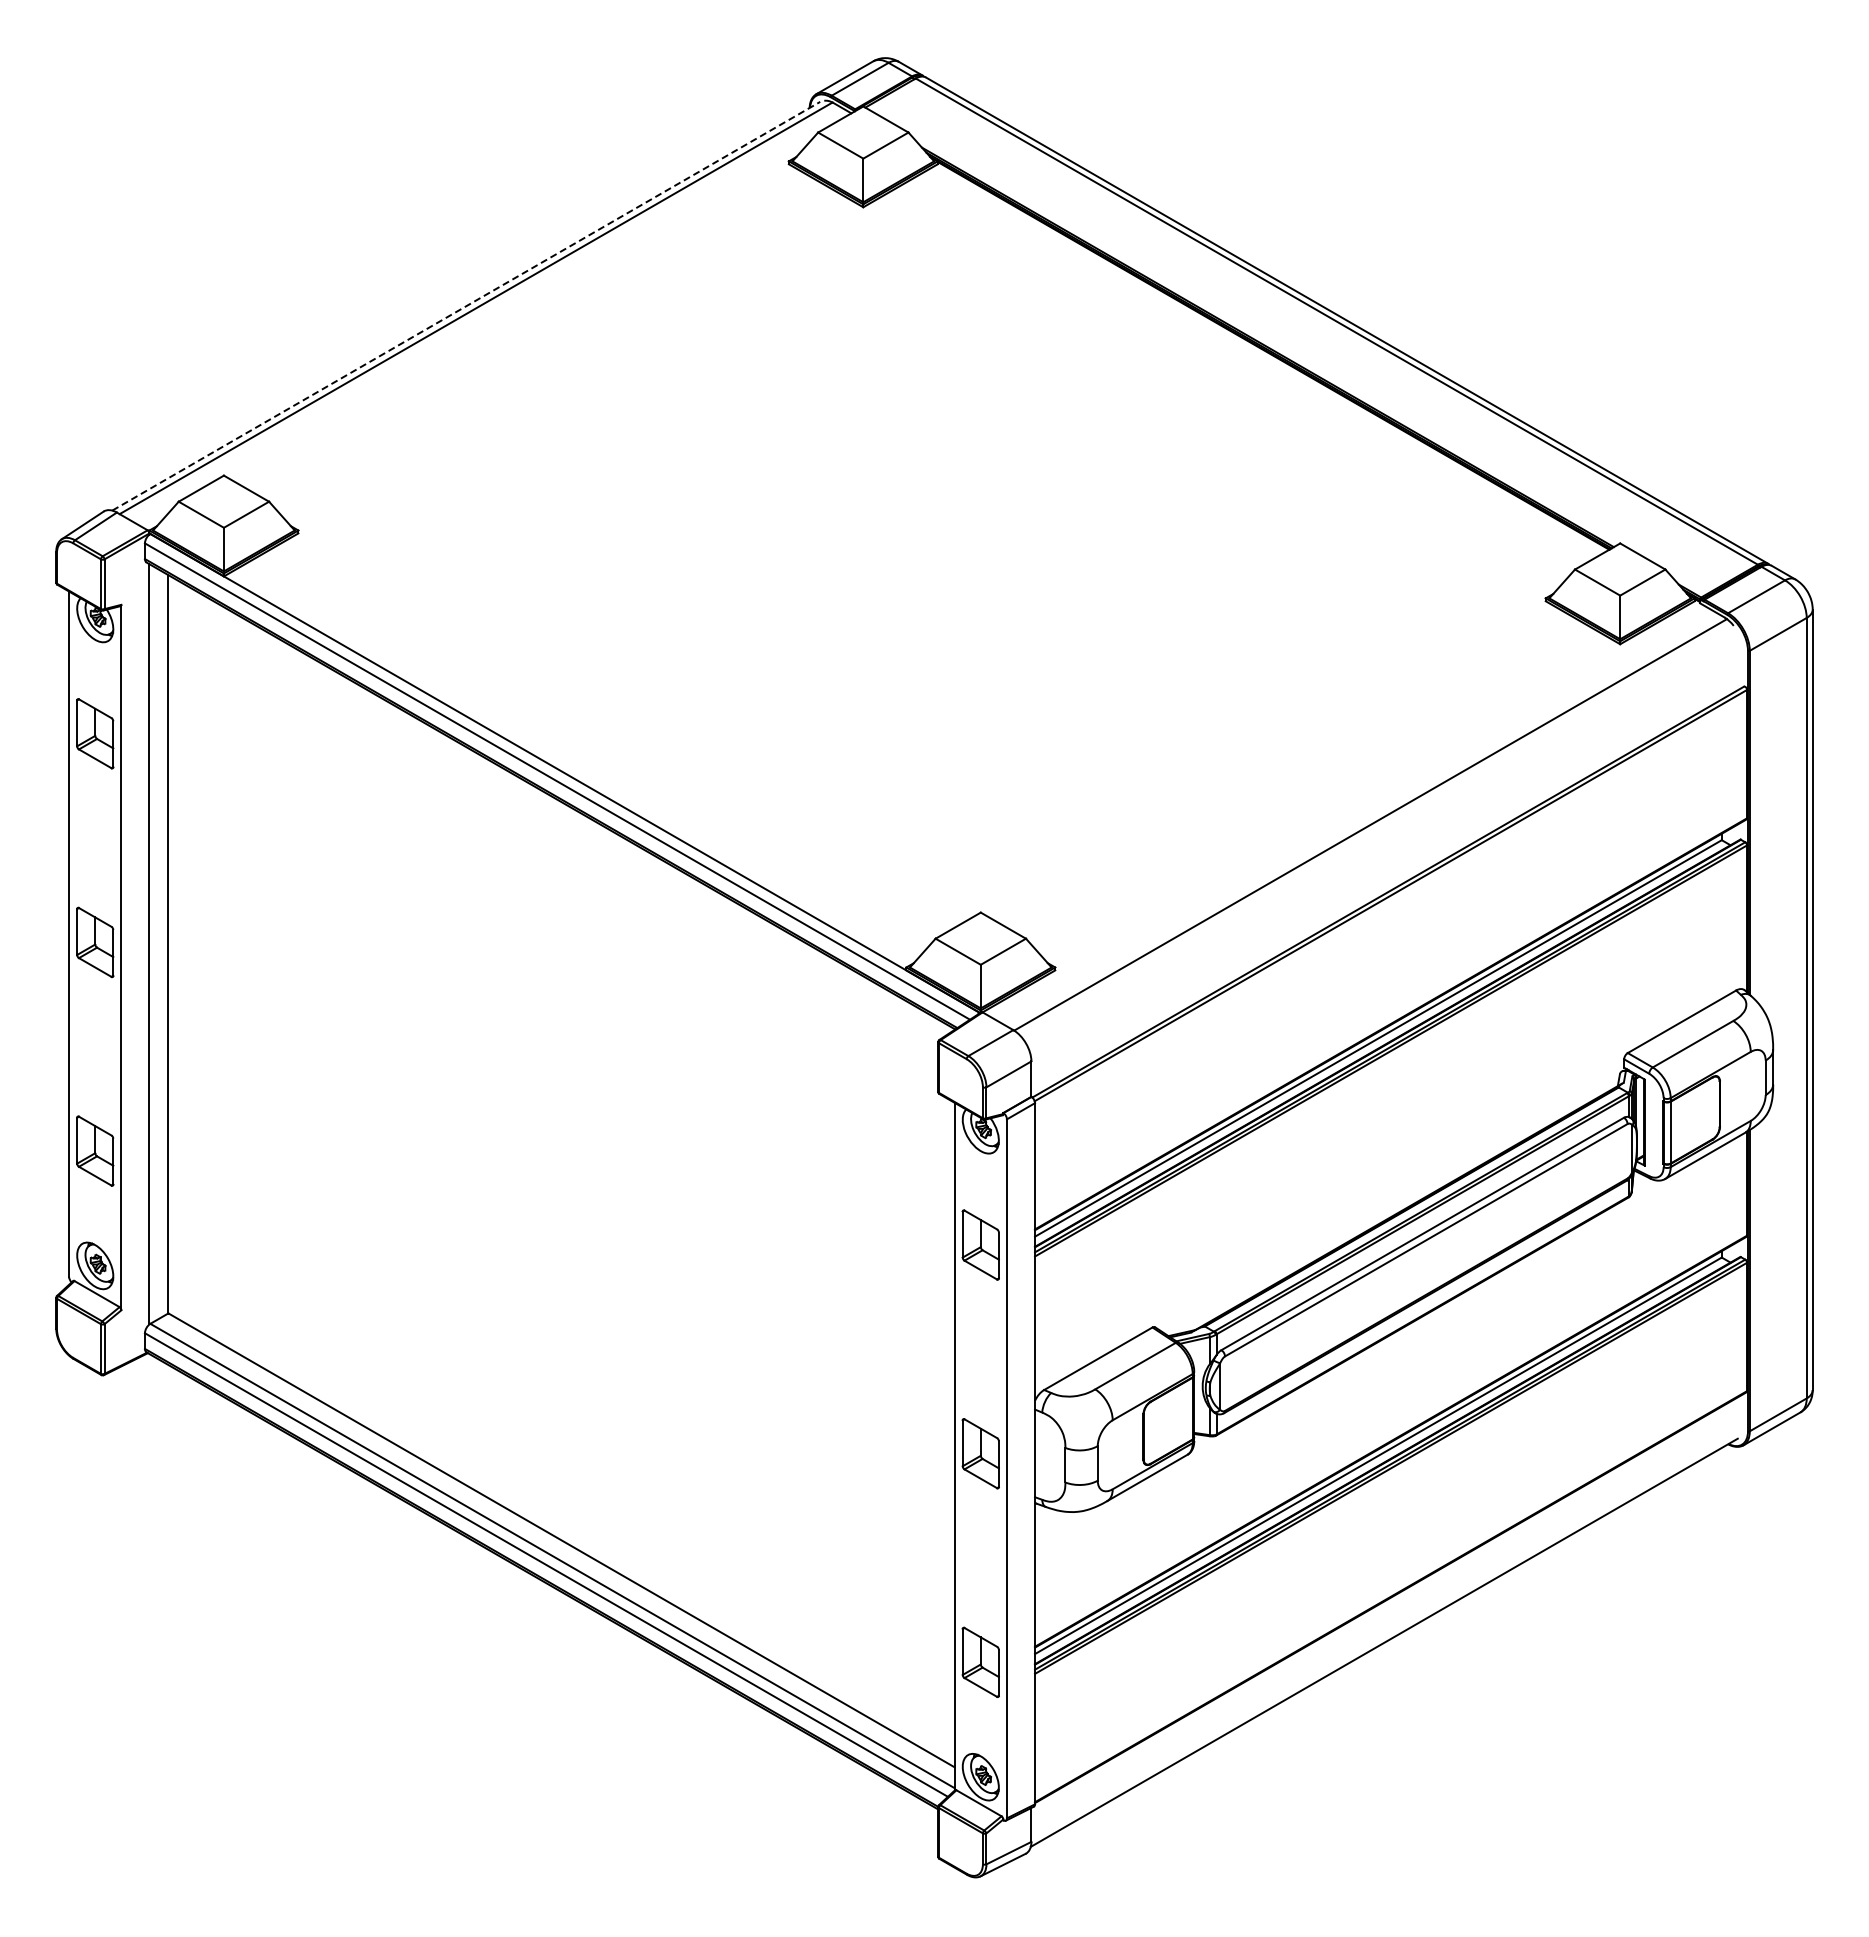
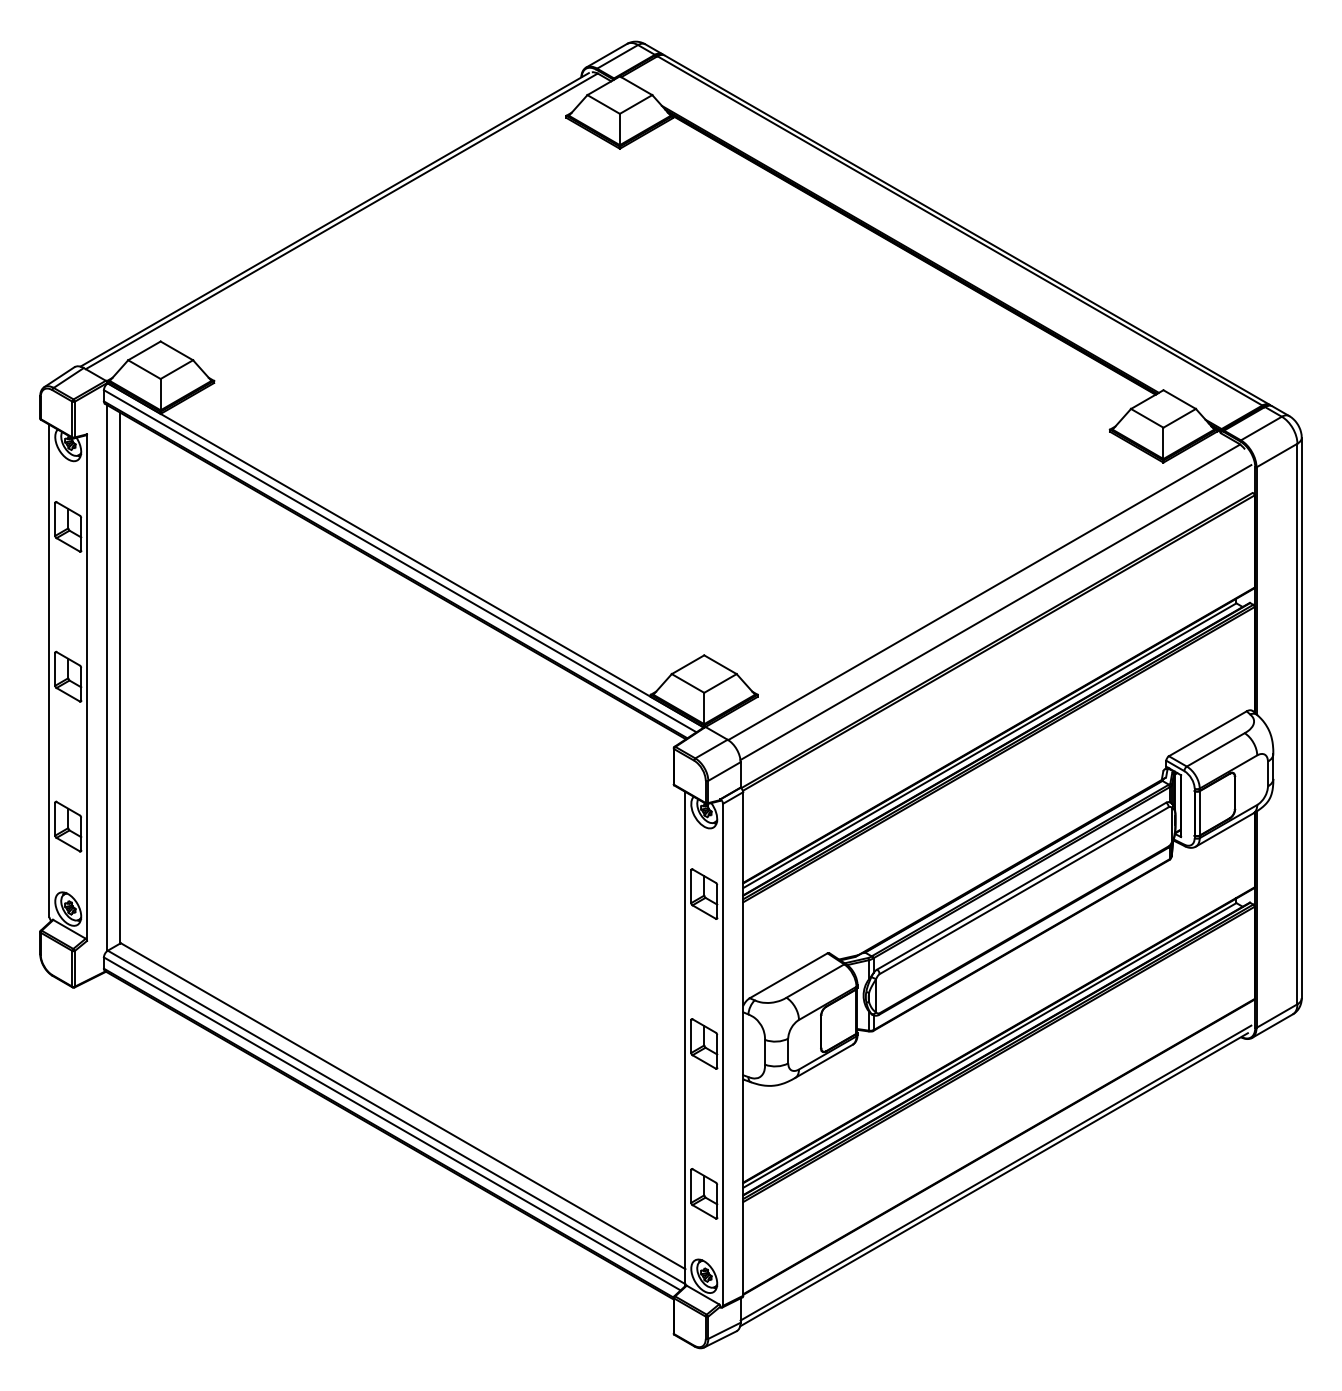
line: (466, 306) -> (334, 220), dashed -> solid
line: (1386, 852) -> (995, 612), added
line: (1386, 1633) -> (995, 1173), added

